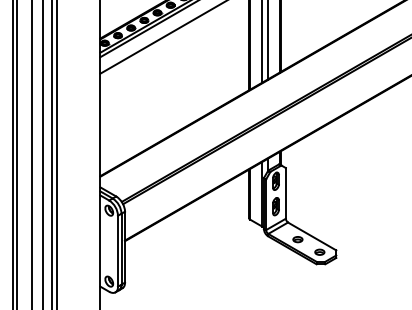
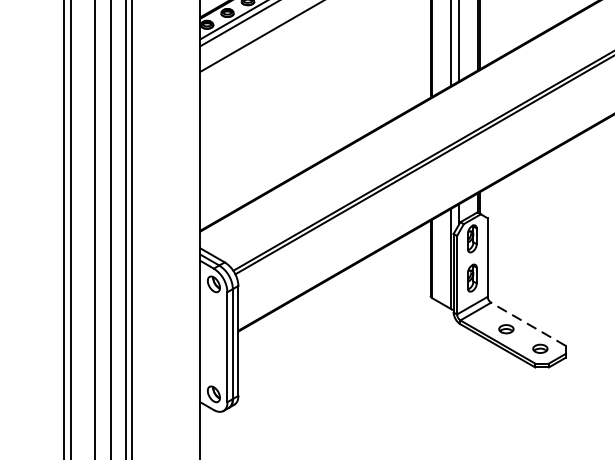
line: (312, 236) -> (528, 324), solid -> dashed

